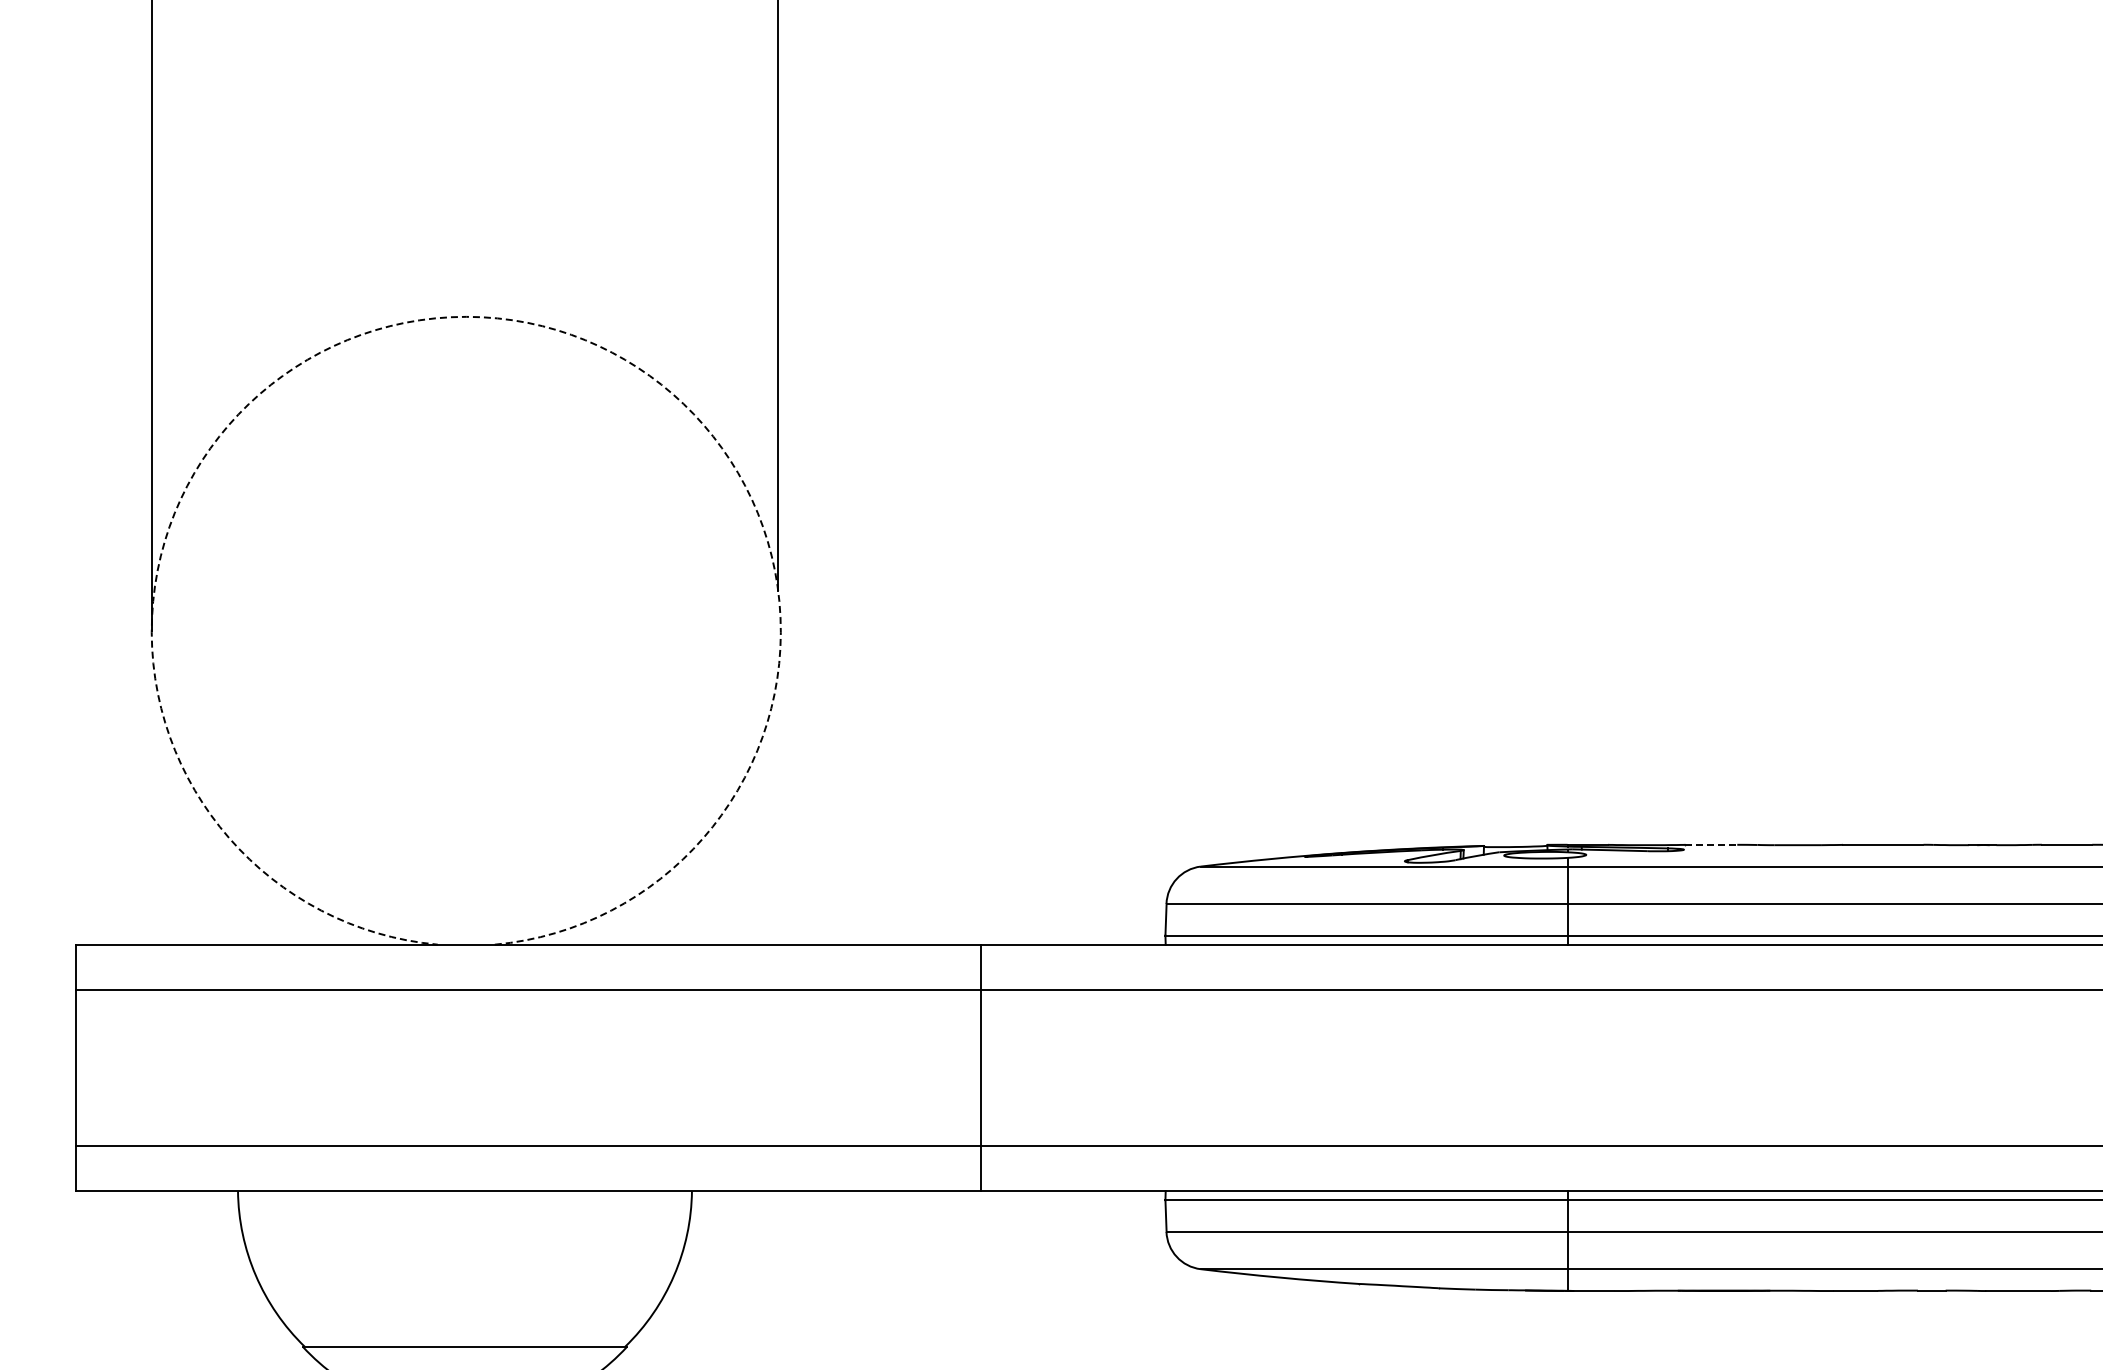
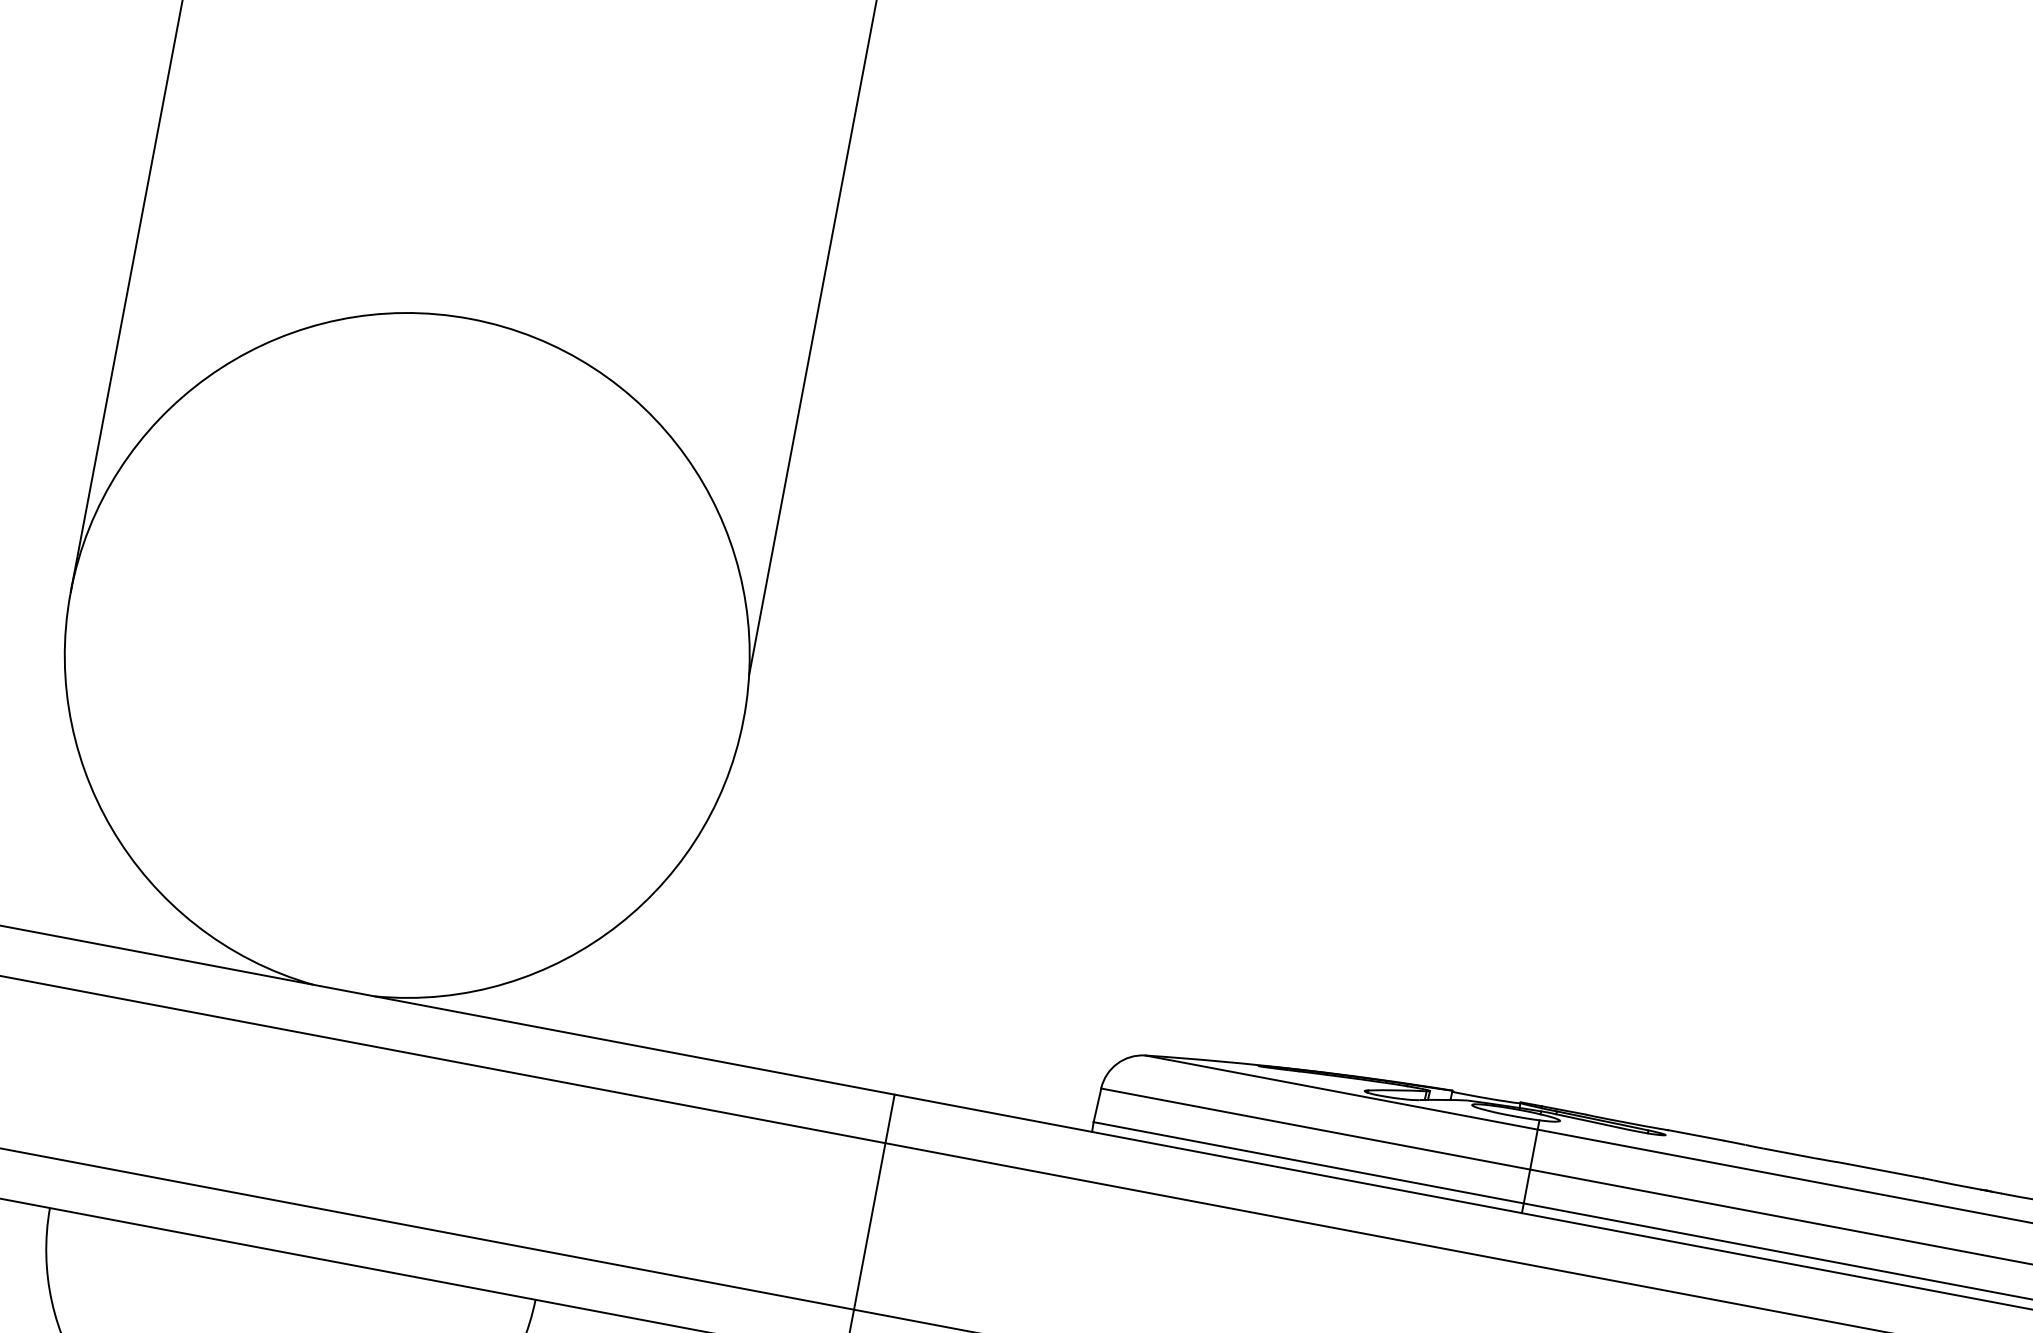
arc: (466, 316) -> (471, 318), dashed -> solid
line: (1711, 844) -> (1696, 1135), dashed -> solid

